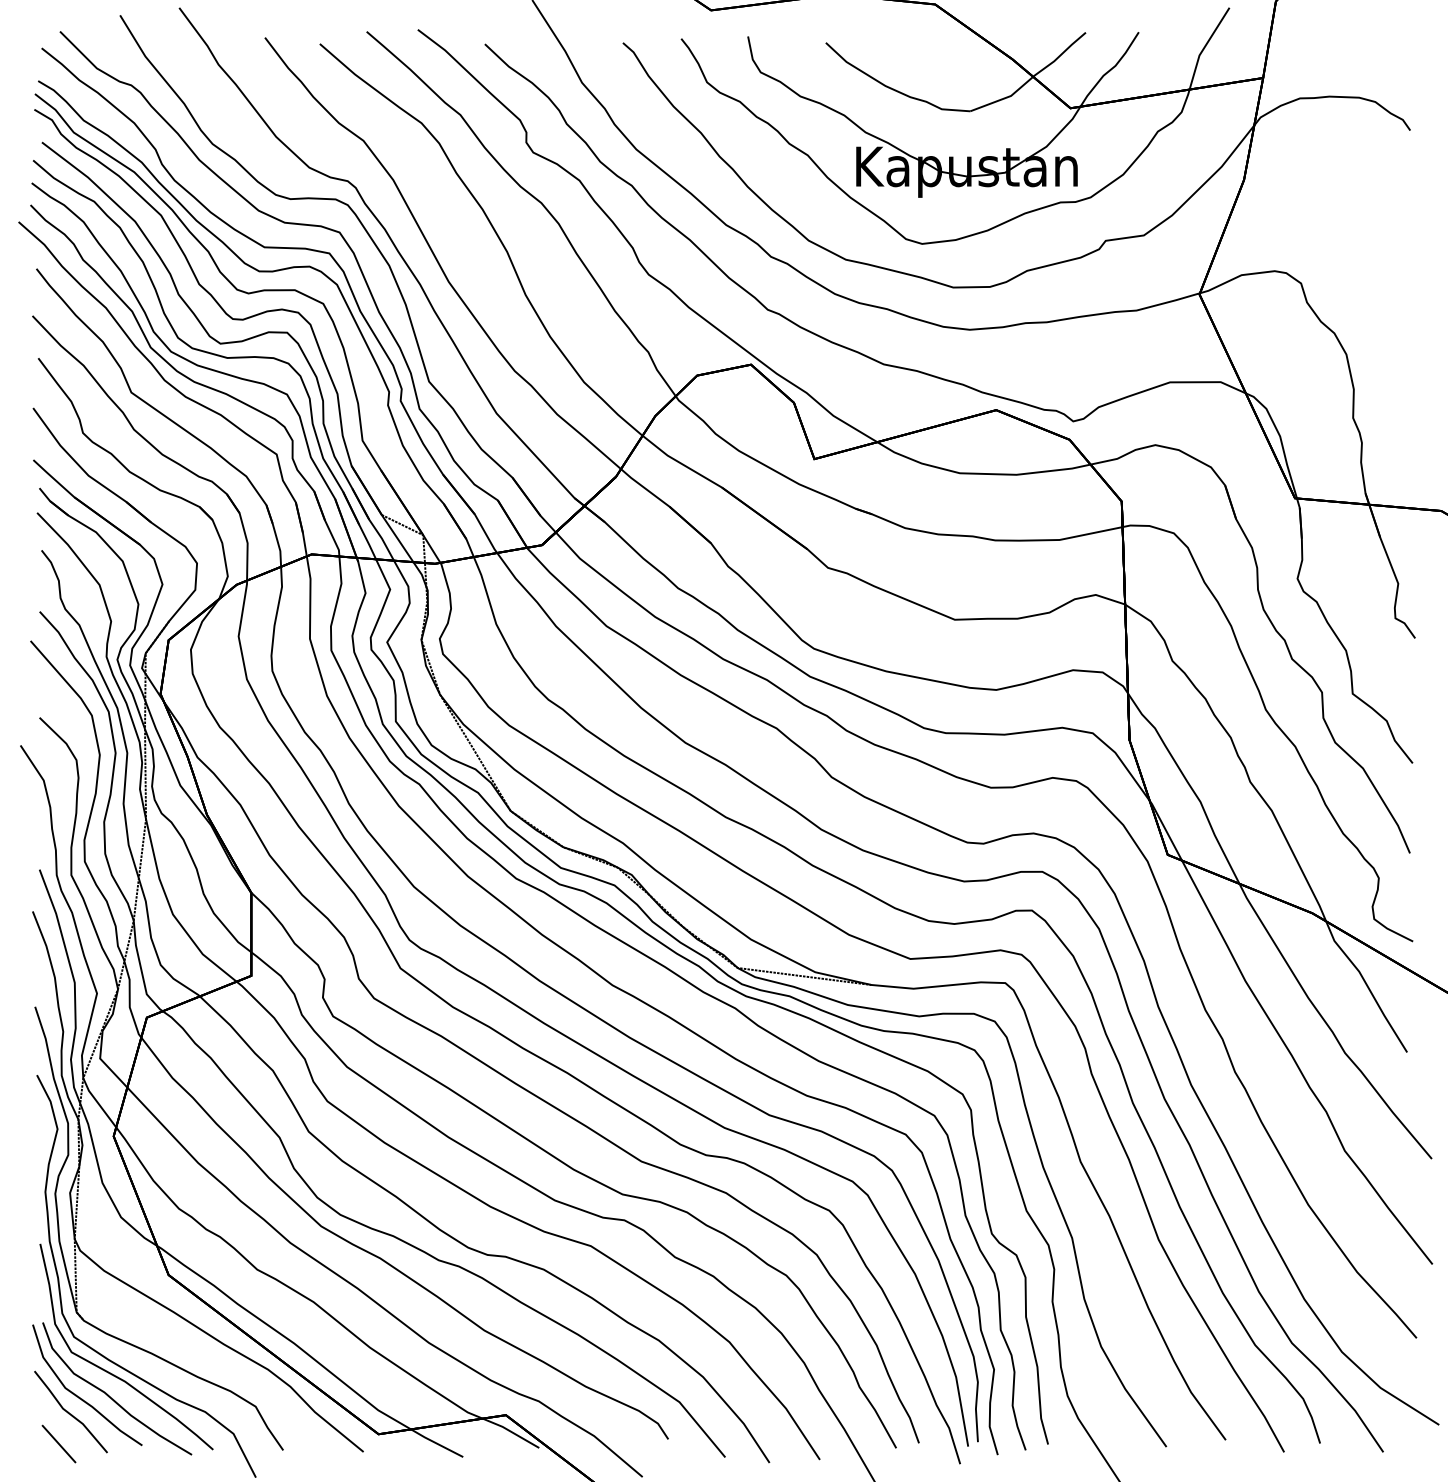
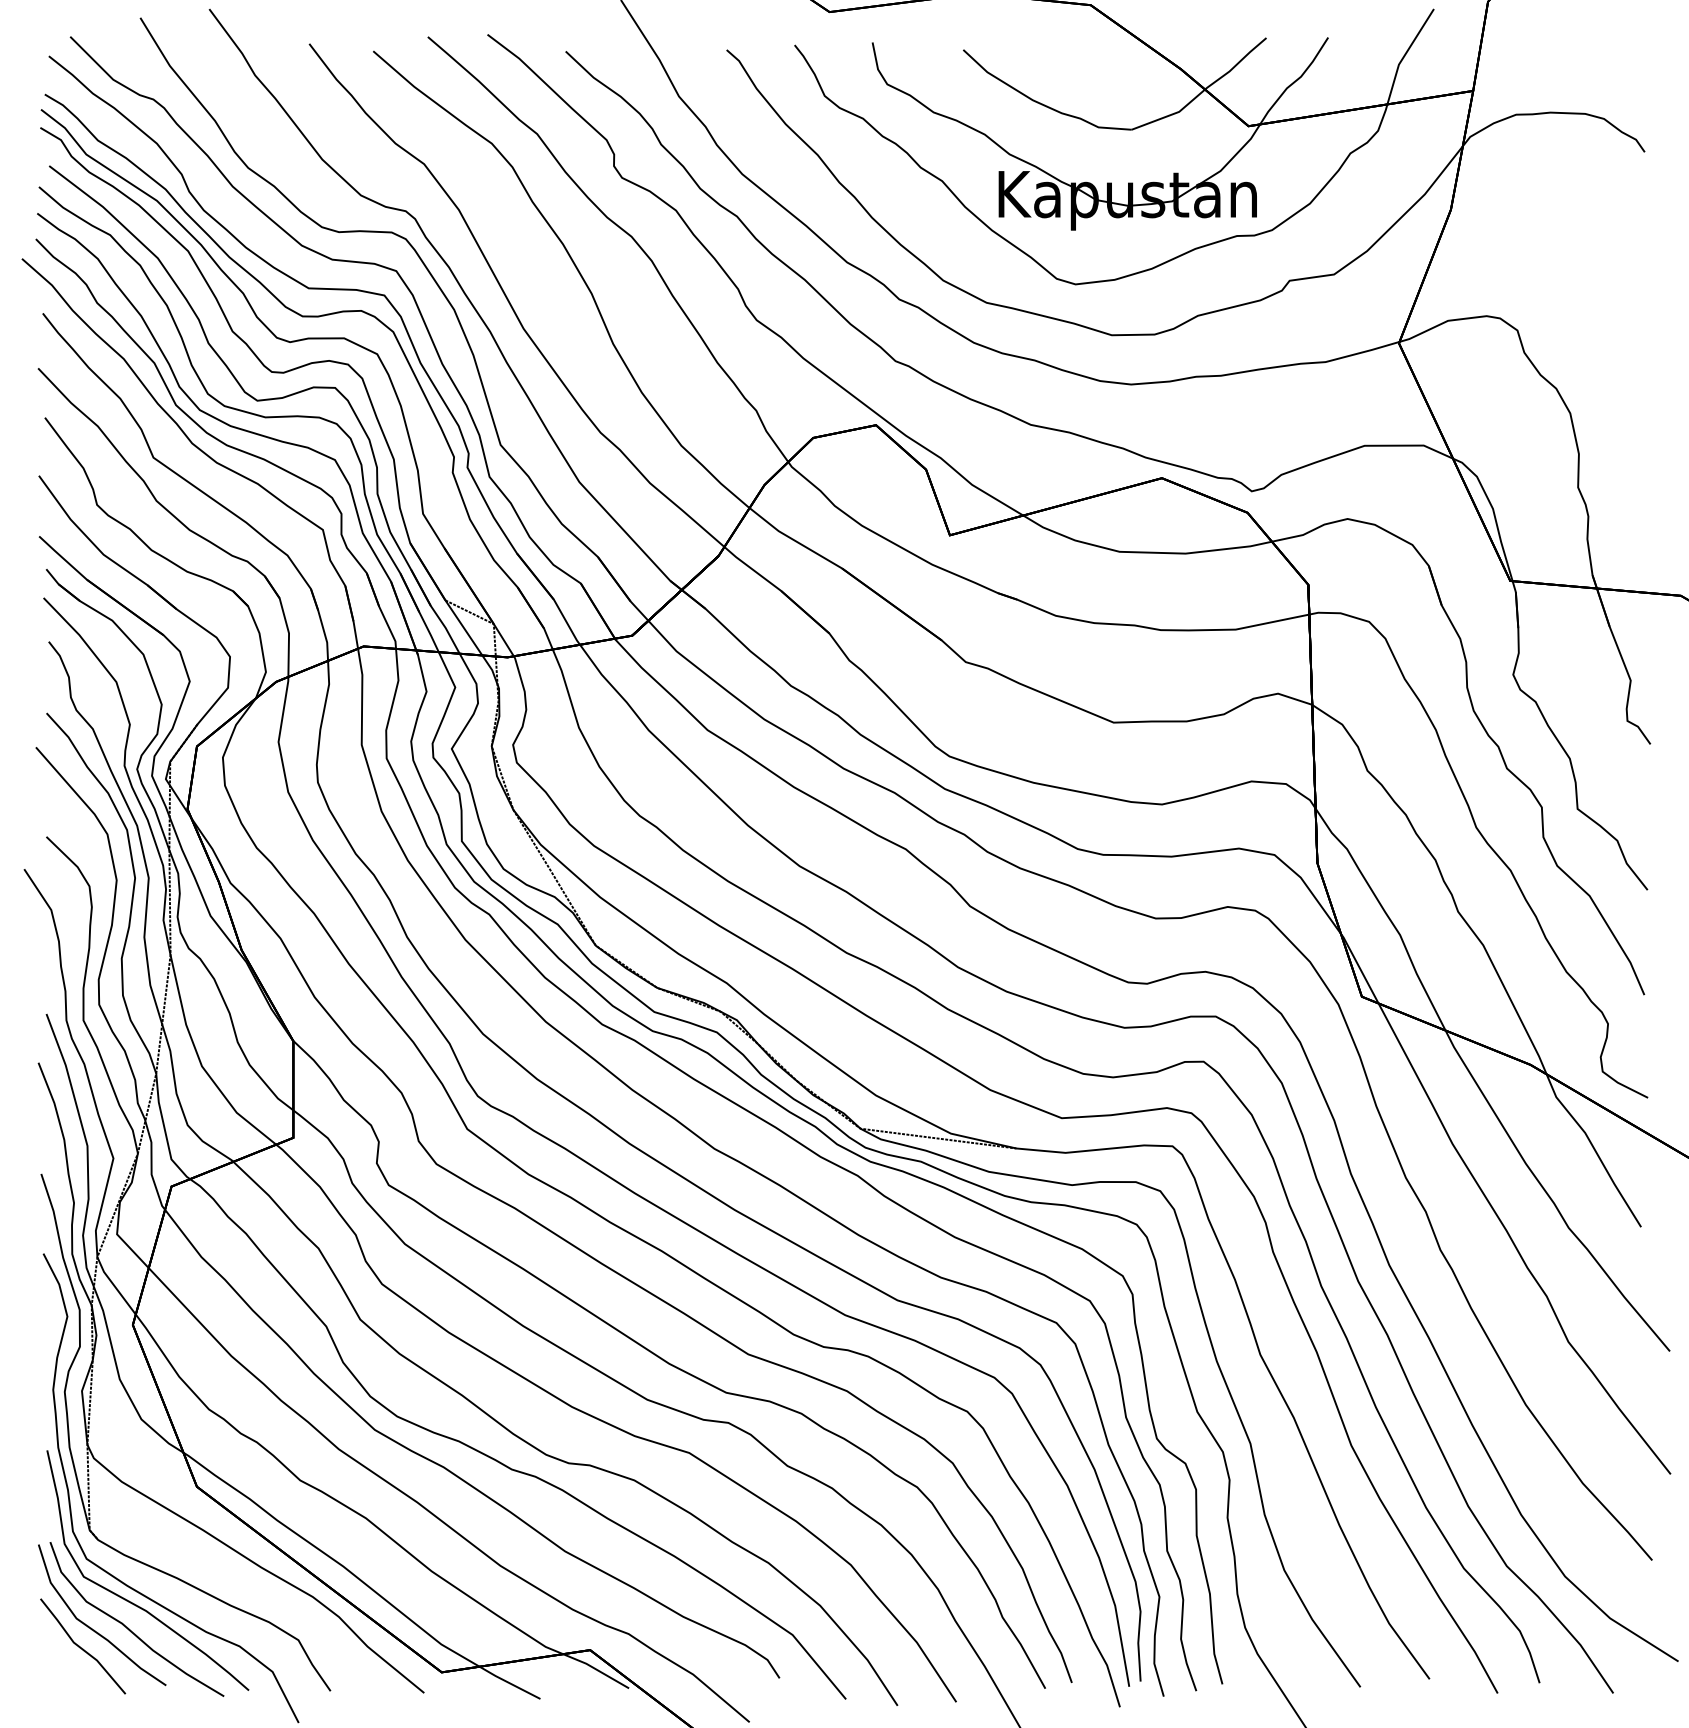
line: (59, 1443) -> (69, 1683), removed

